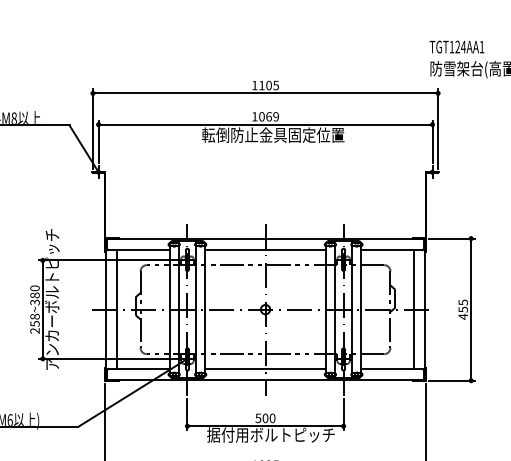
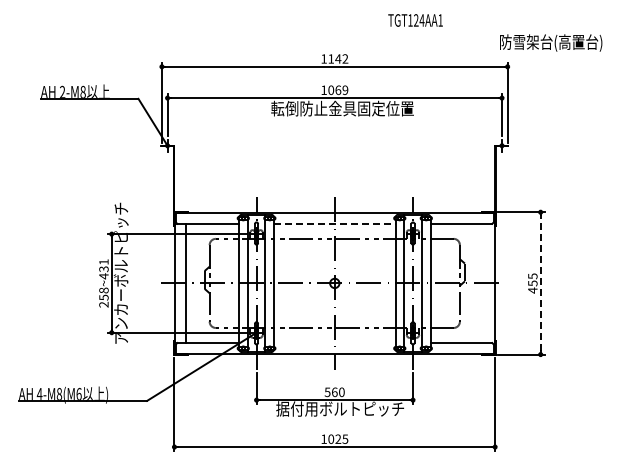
text: (456, 47) -> (415, 20), moved
text: (272, 85) -> (341, 58), 1105 -> 1142
line: (265, 249) -> (334, 223), solid -> dashed
text: (34, 295) -> (103, 269), 258~380 -> 258~431
line: (470, 308) -> (540, 282), solid -> dashed
line: (414, 309) -> (483, 283), removed
line: (265, 369) -> (334, 343), removed
text: (265, 417) -> (334, 391), 500 -> 560

